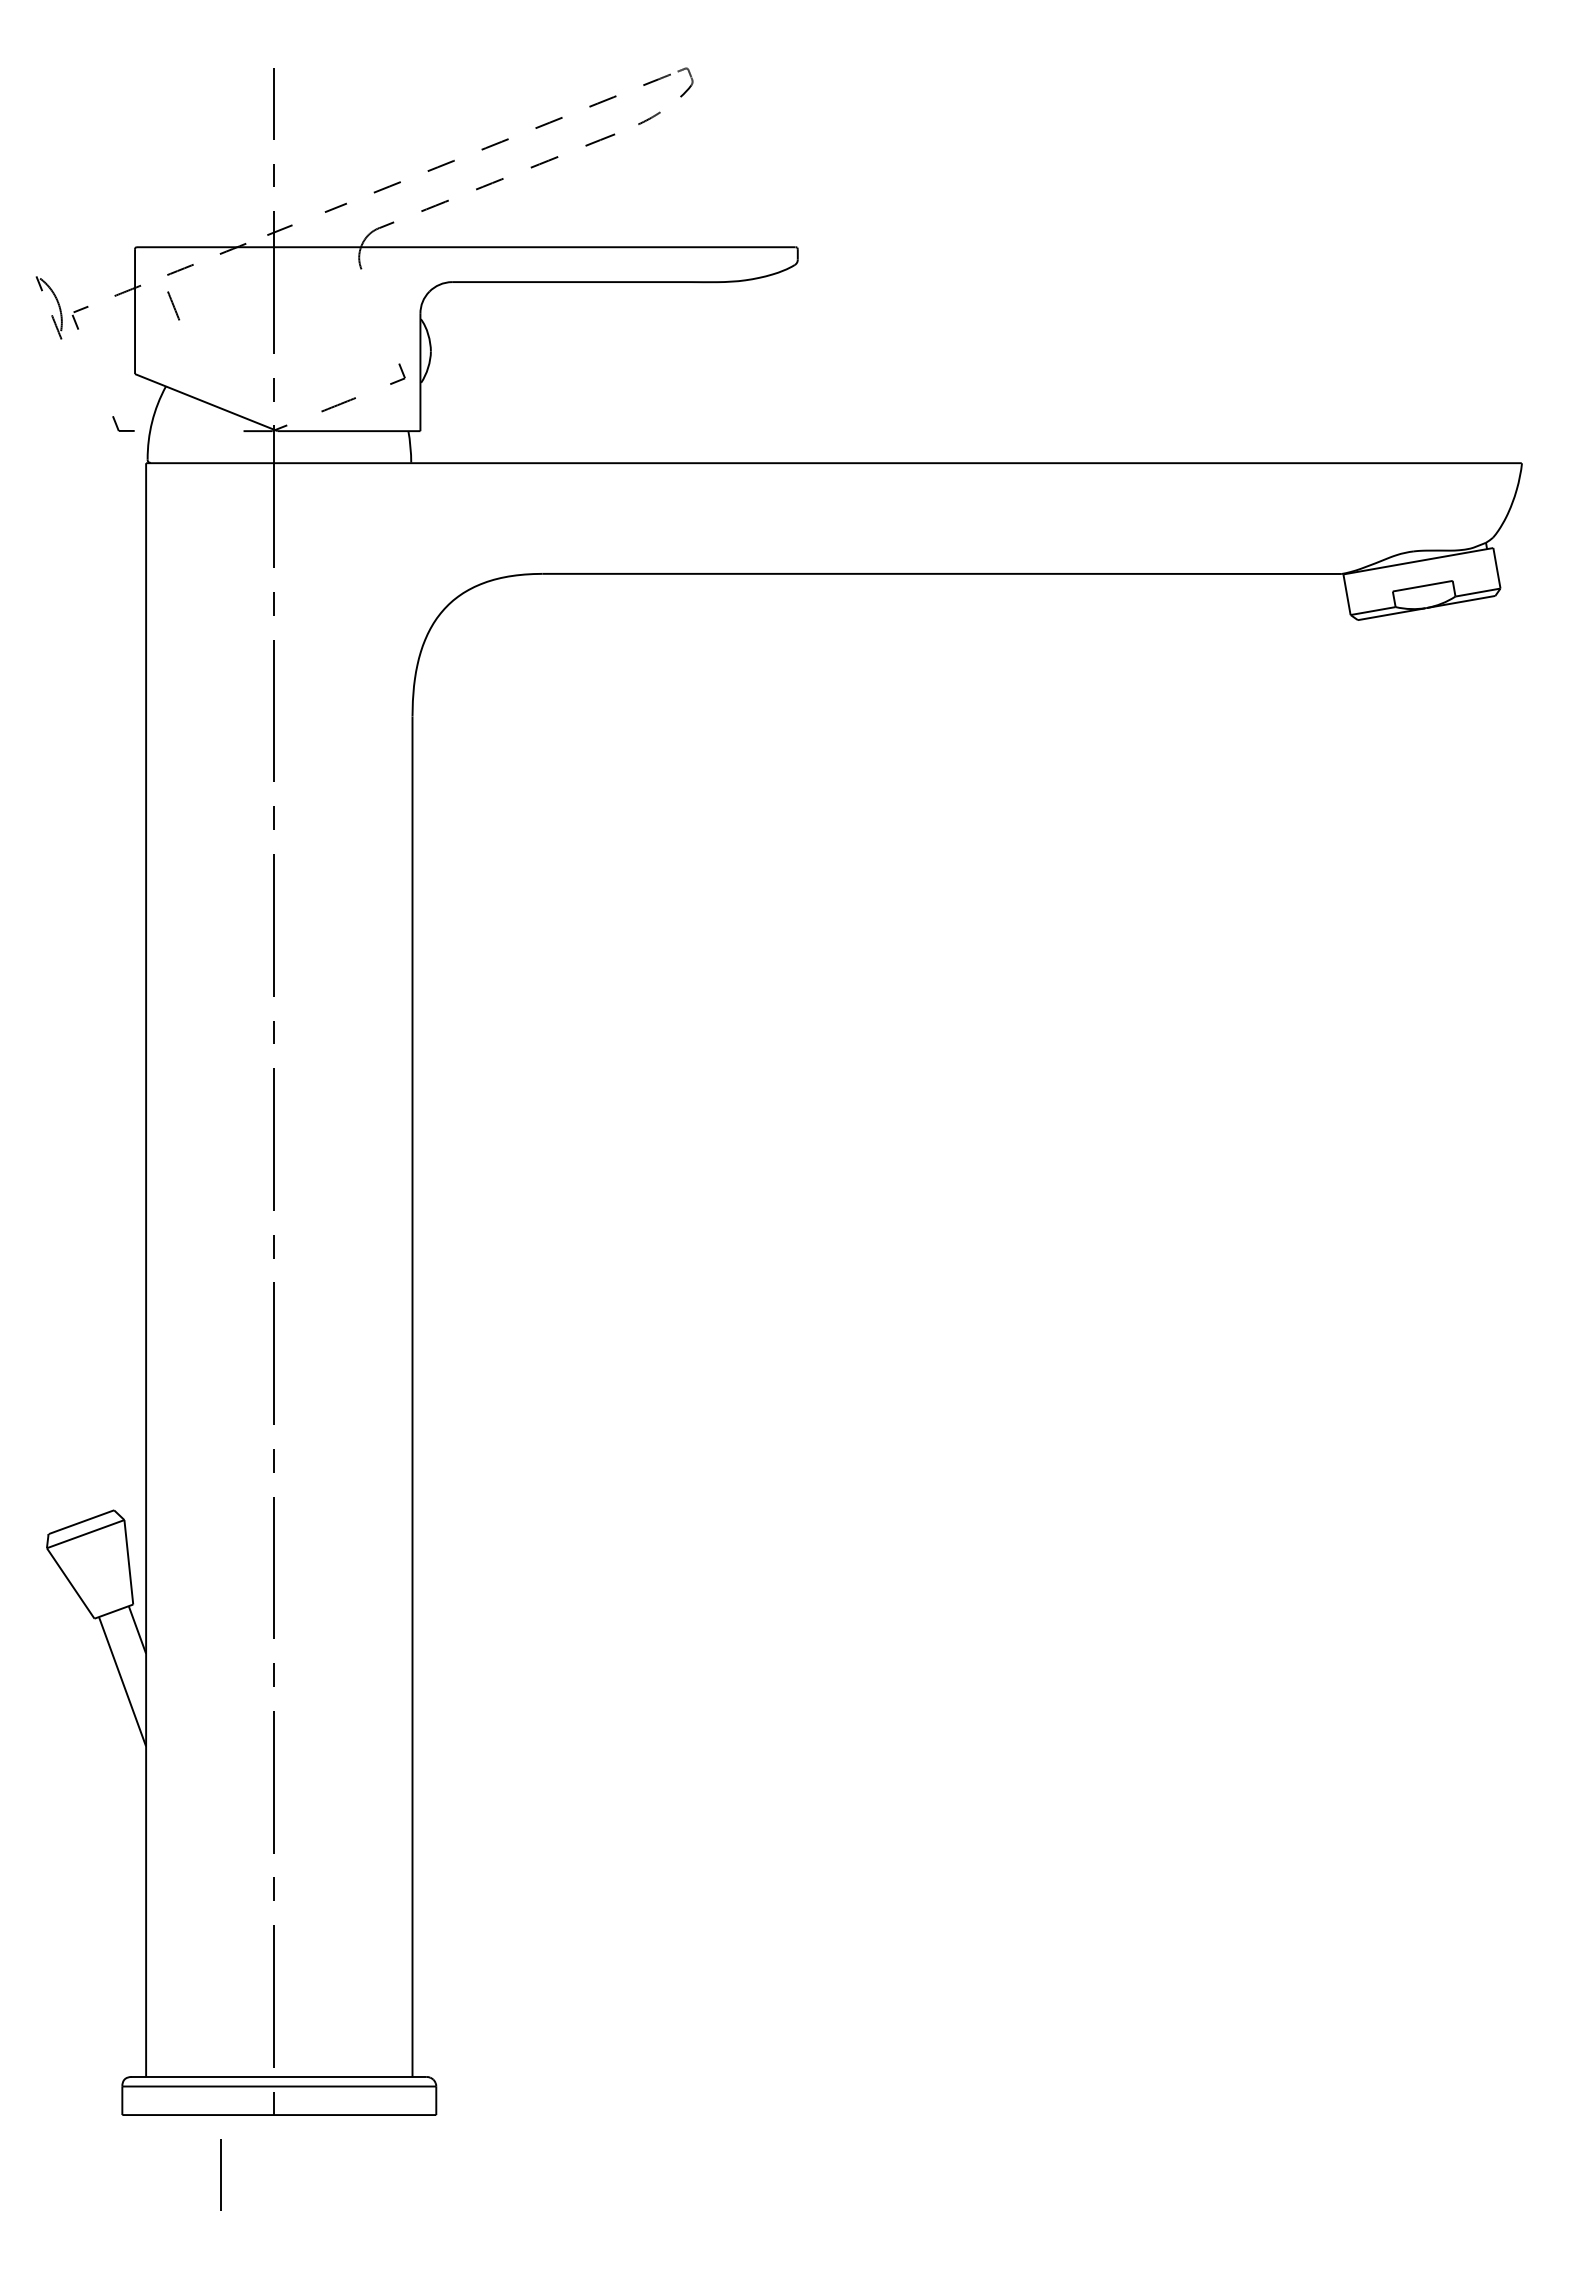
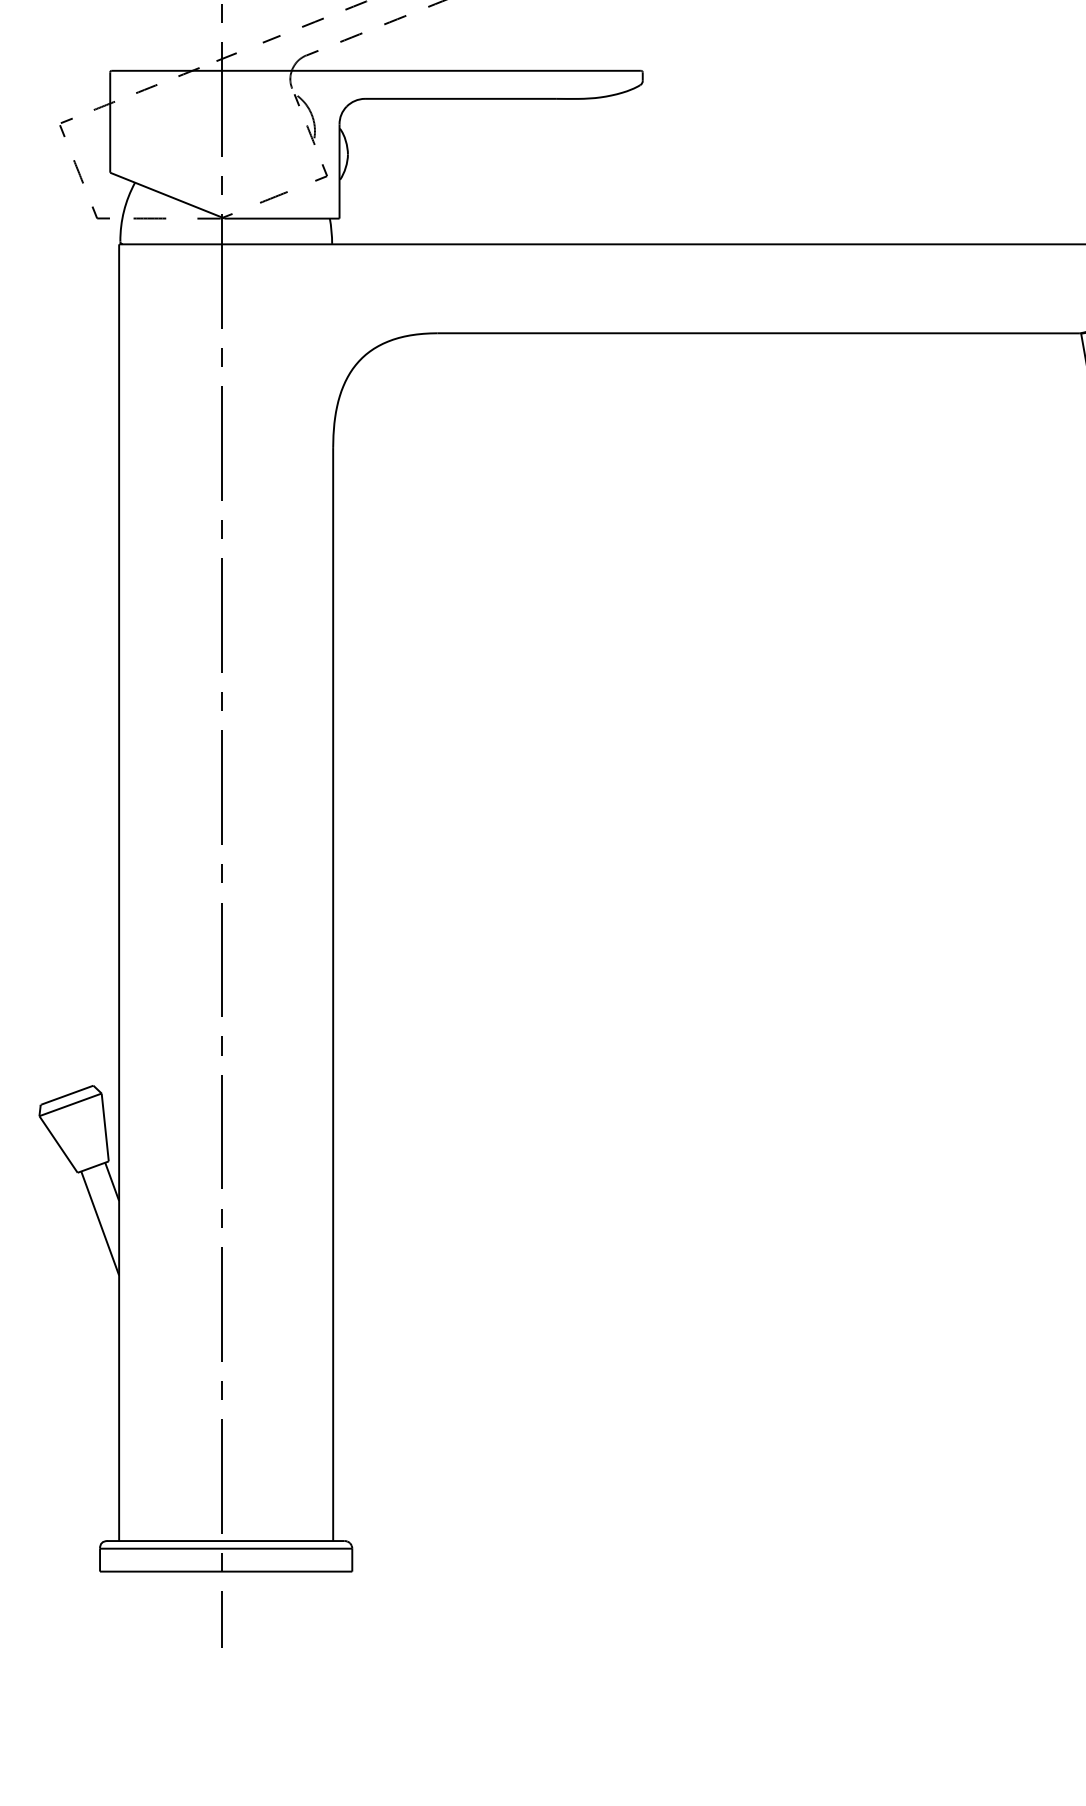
line: (173, 305) -> (78, 171), moved
part: (51, 315) -> (306, 125), moved
line: (184, 430) -> (149, 218), added
line: (220, 2174) -> (221, 1619), moved

